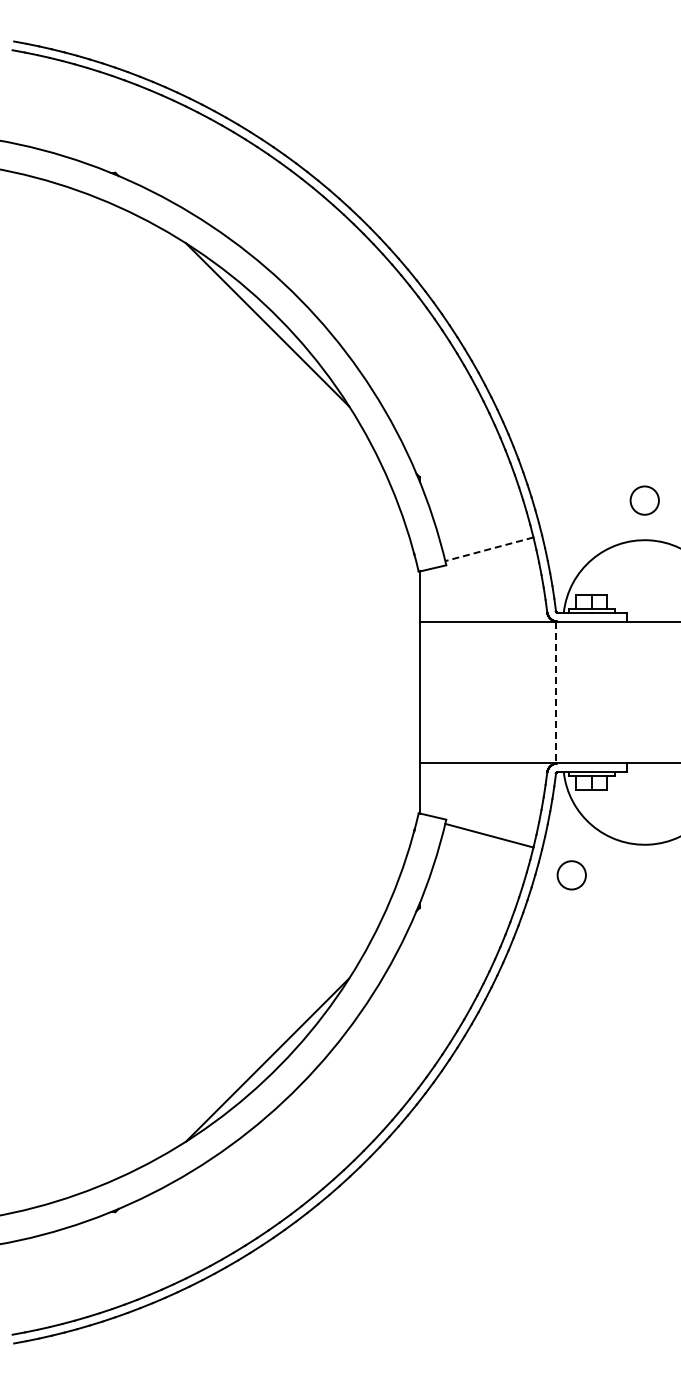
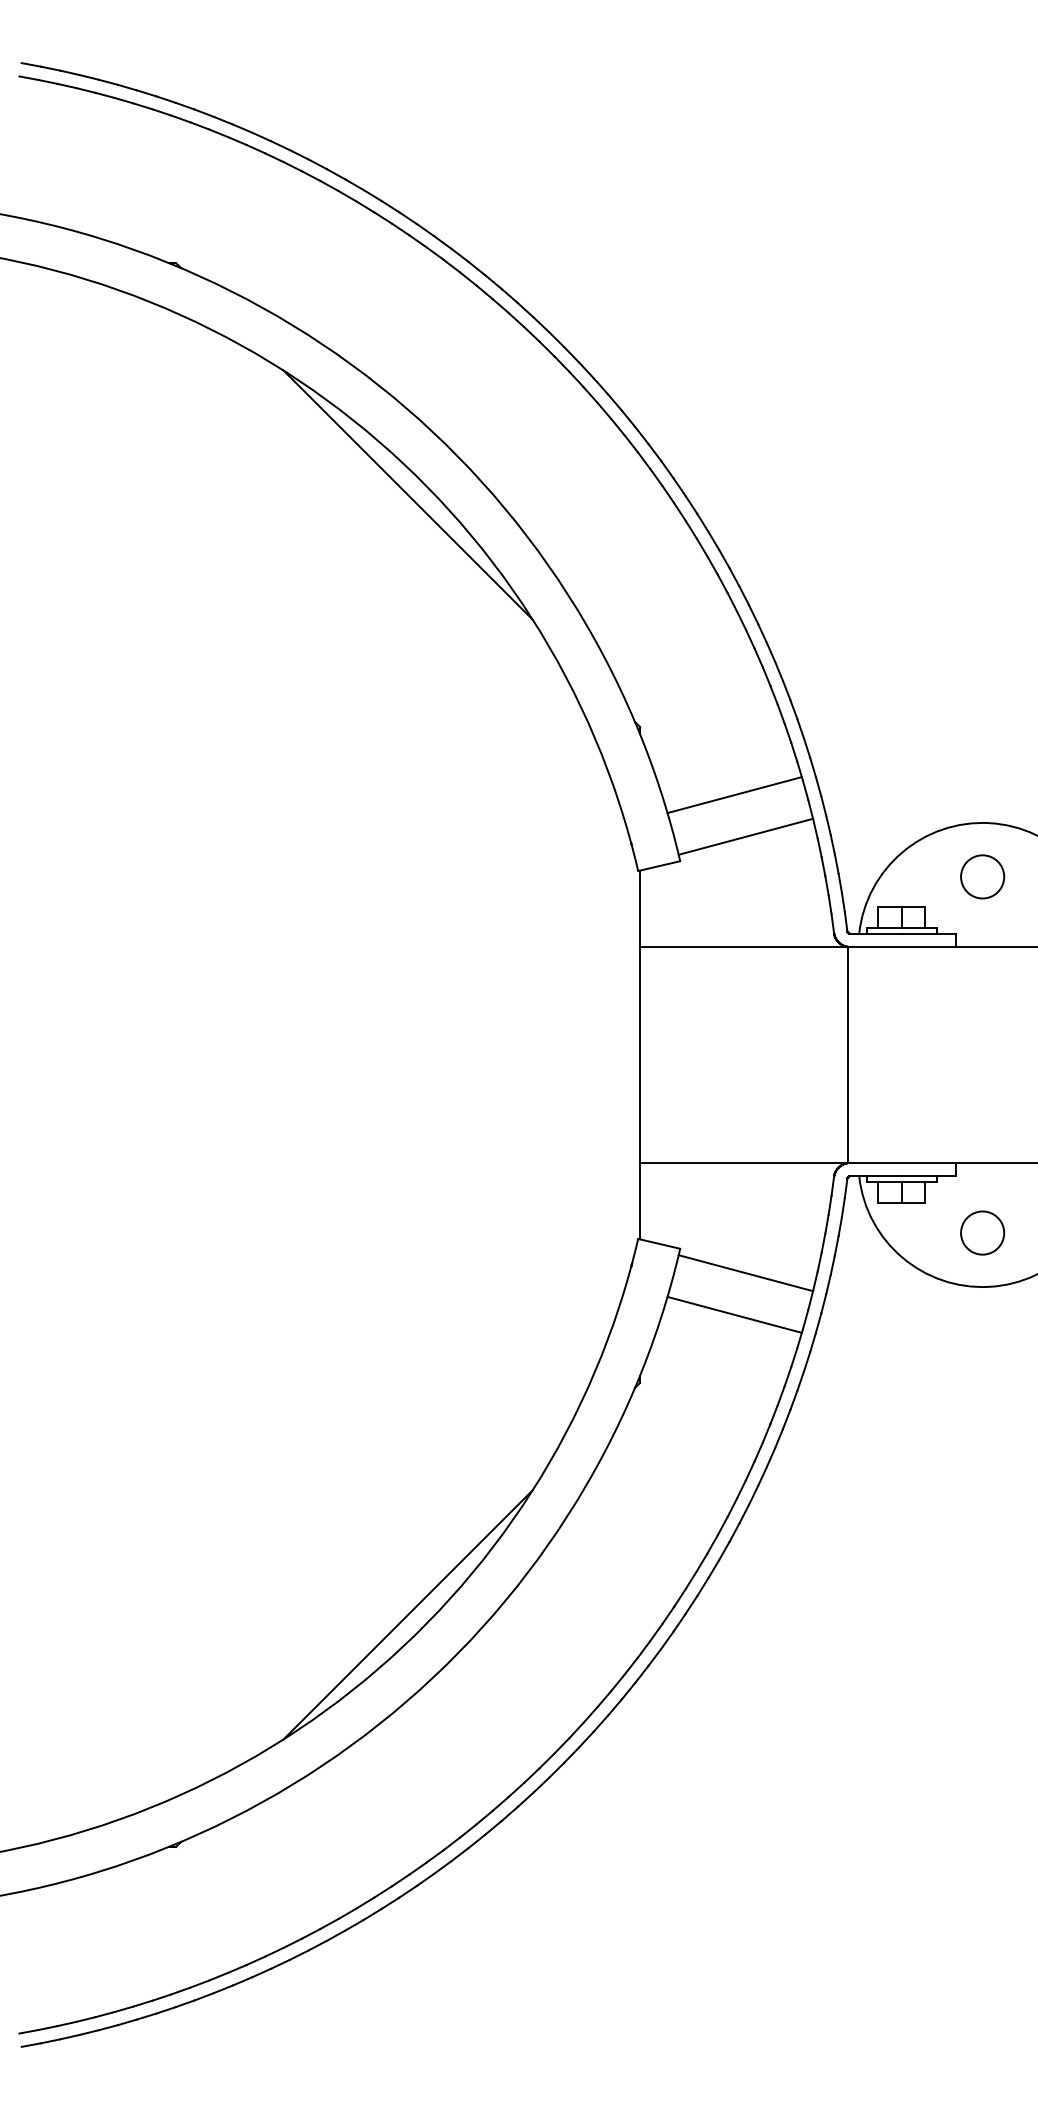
circle: (644, 500) -> (982, 876), moved
line: (481, 521) -> (733, 794), added
line: (489, 549) -> (746, 837), dashed -> solid
line: (556, 692) -> (848, 1055), dashed -> solid
line: (481, 862) -> (733, 1314), added
circle: (571, 875) -> (982, 1233), moved

